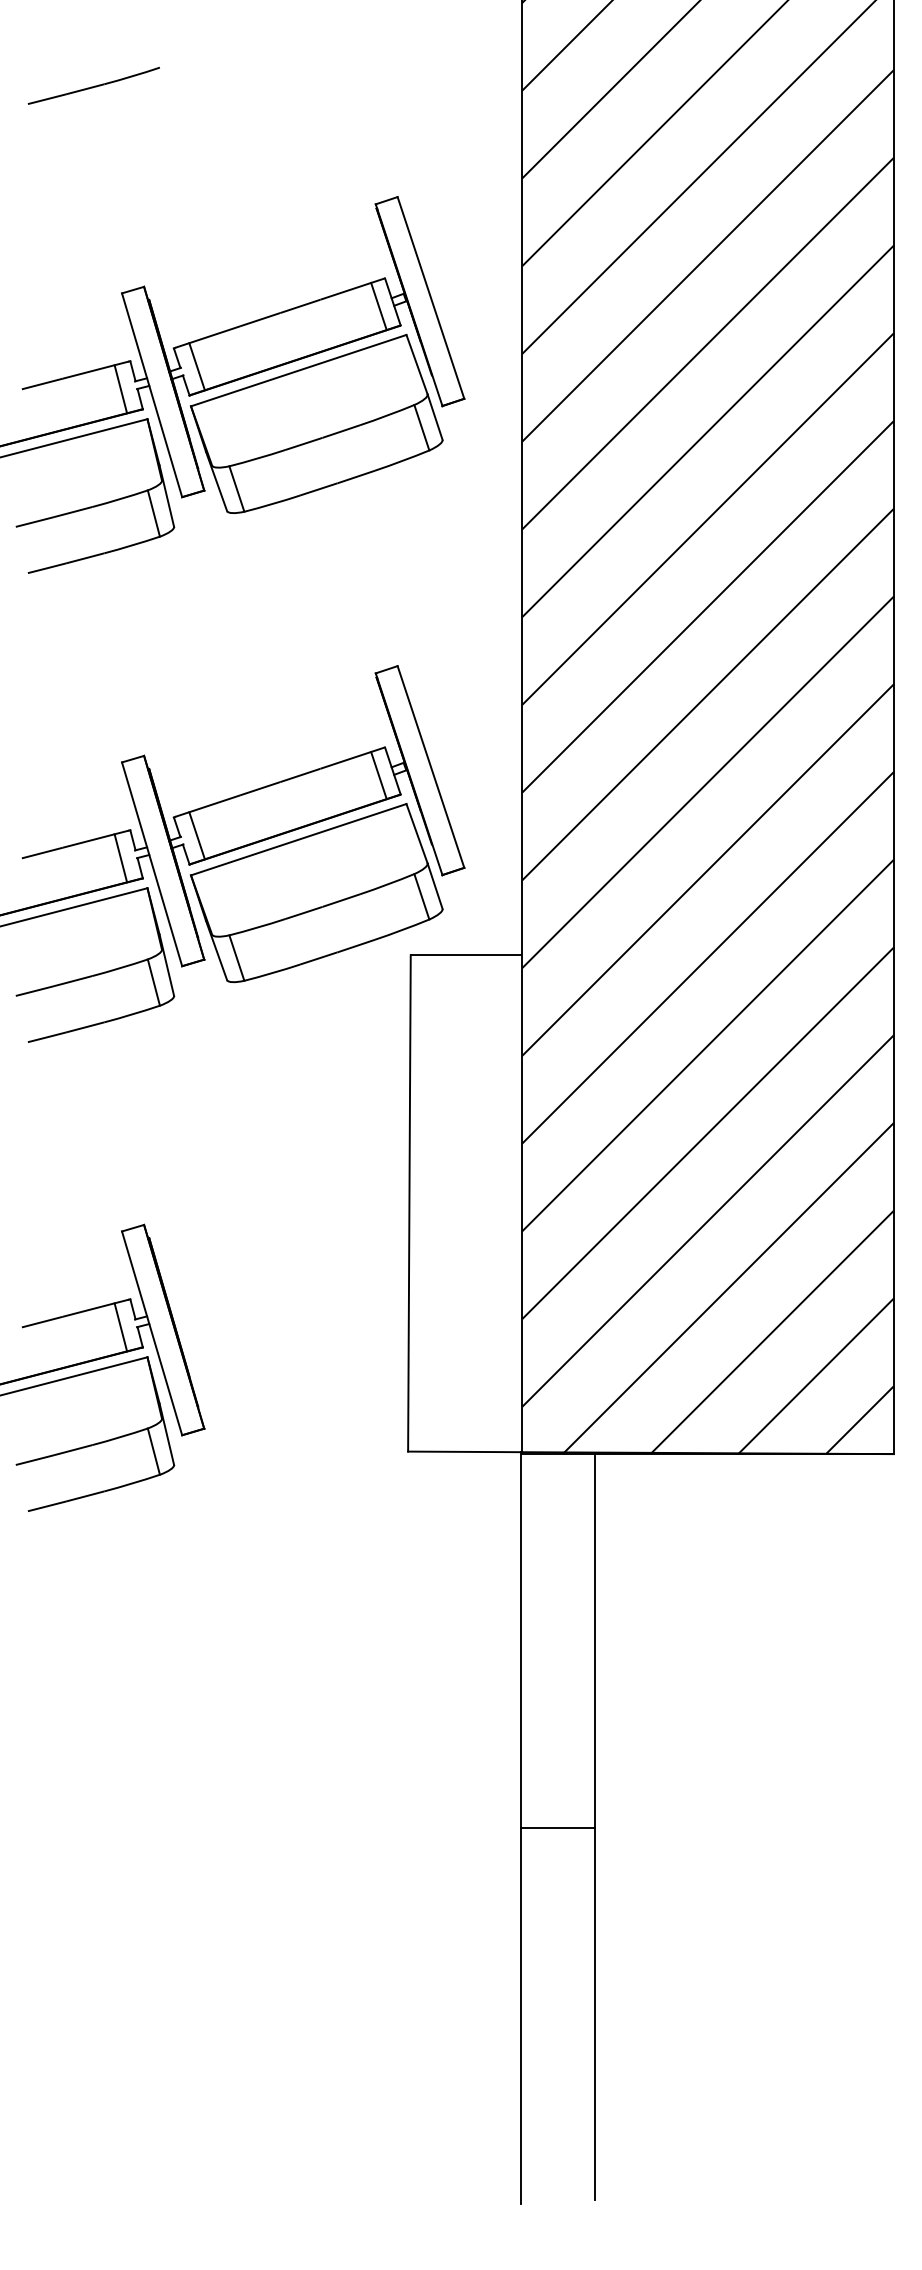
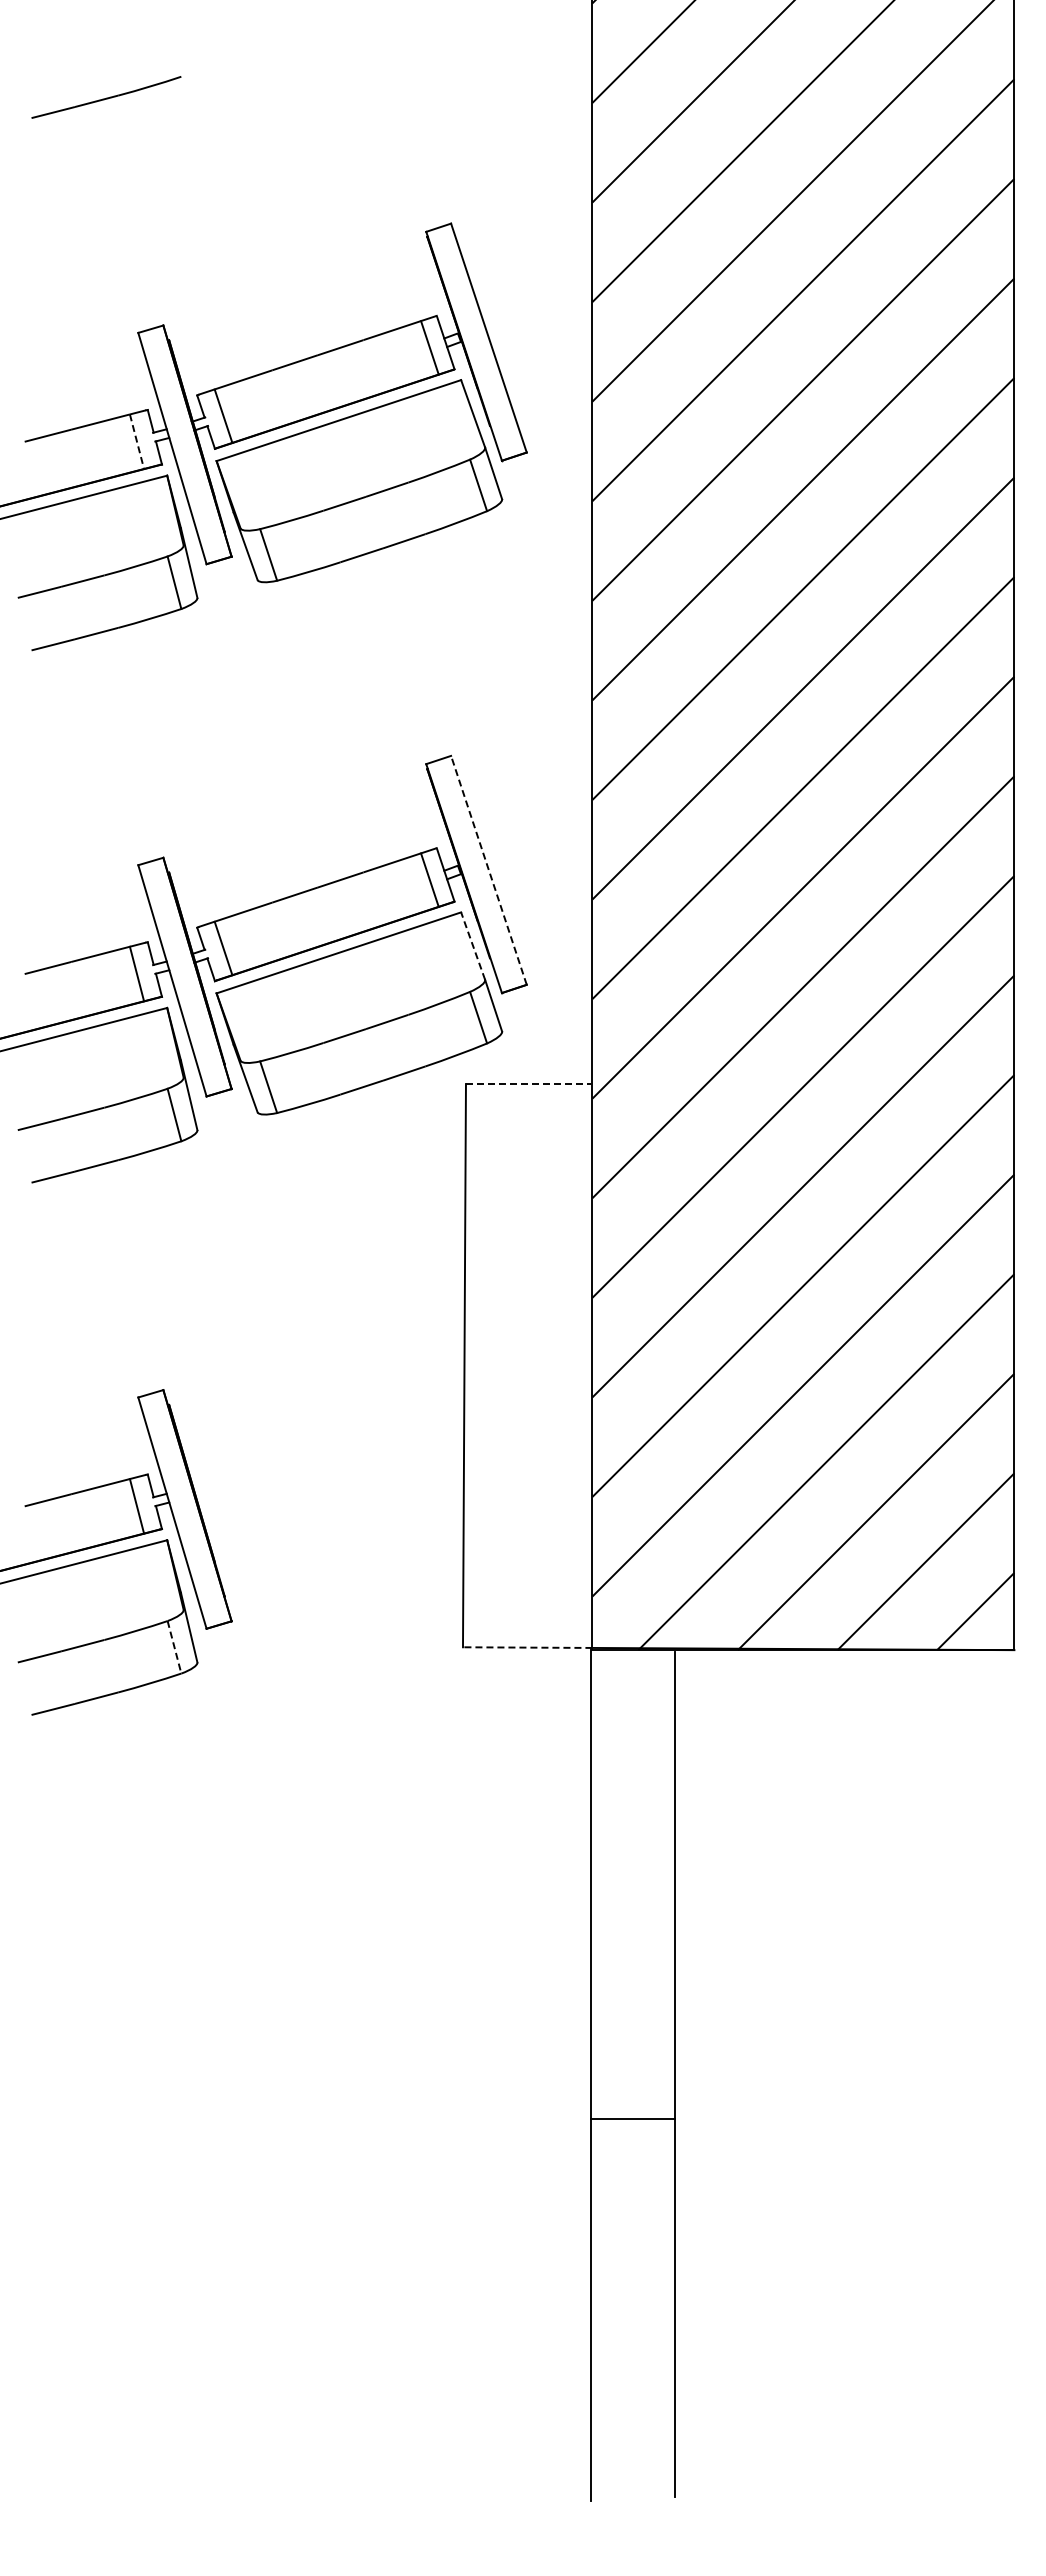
line: (121, 389) -> (137, 442), solid -> dashed
line: (430, 767) -> (488, 870), solid -> dashed
line: (417, 834) -> (473, 946), solid -> dashed
line: (465, 955) -> (528, 1084), solid -> dashed
line: (153, 1451) -> (174, 1647), solid -> dashed
line: (464, 1451) -> (527, 1647), solid -> dashed
line: (557, 1828) -> (632, 2119), moved

